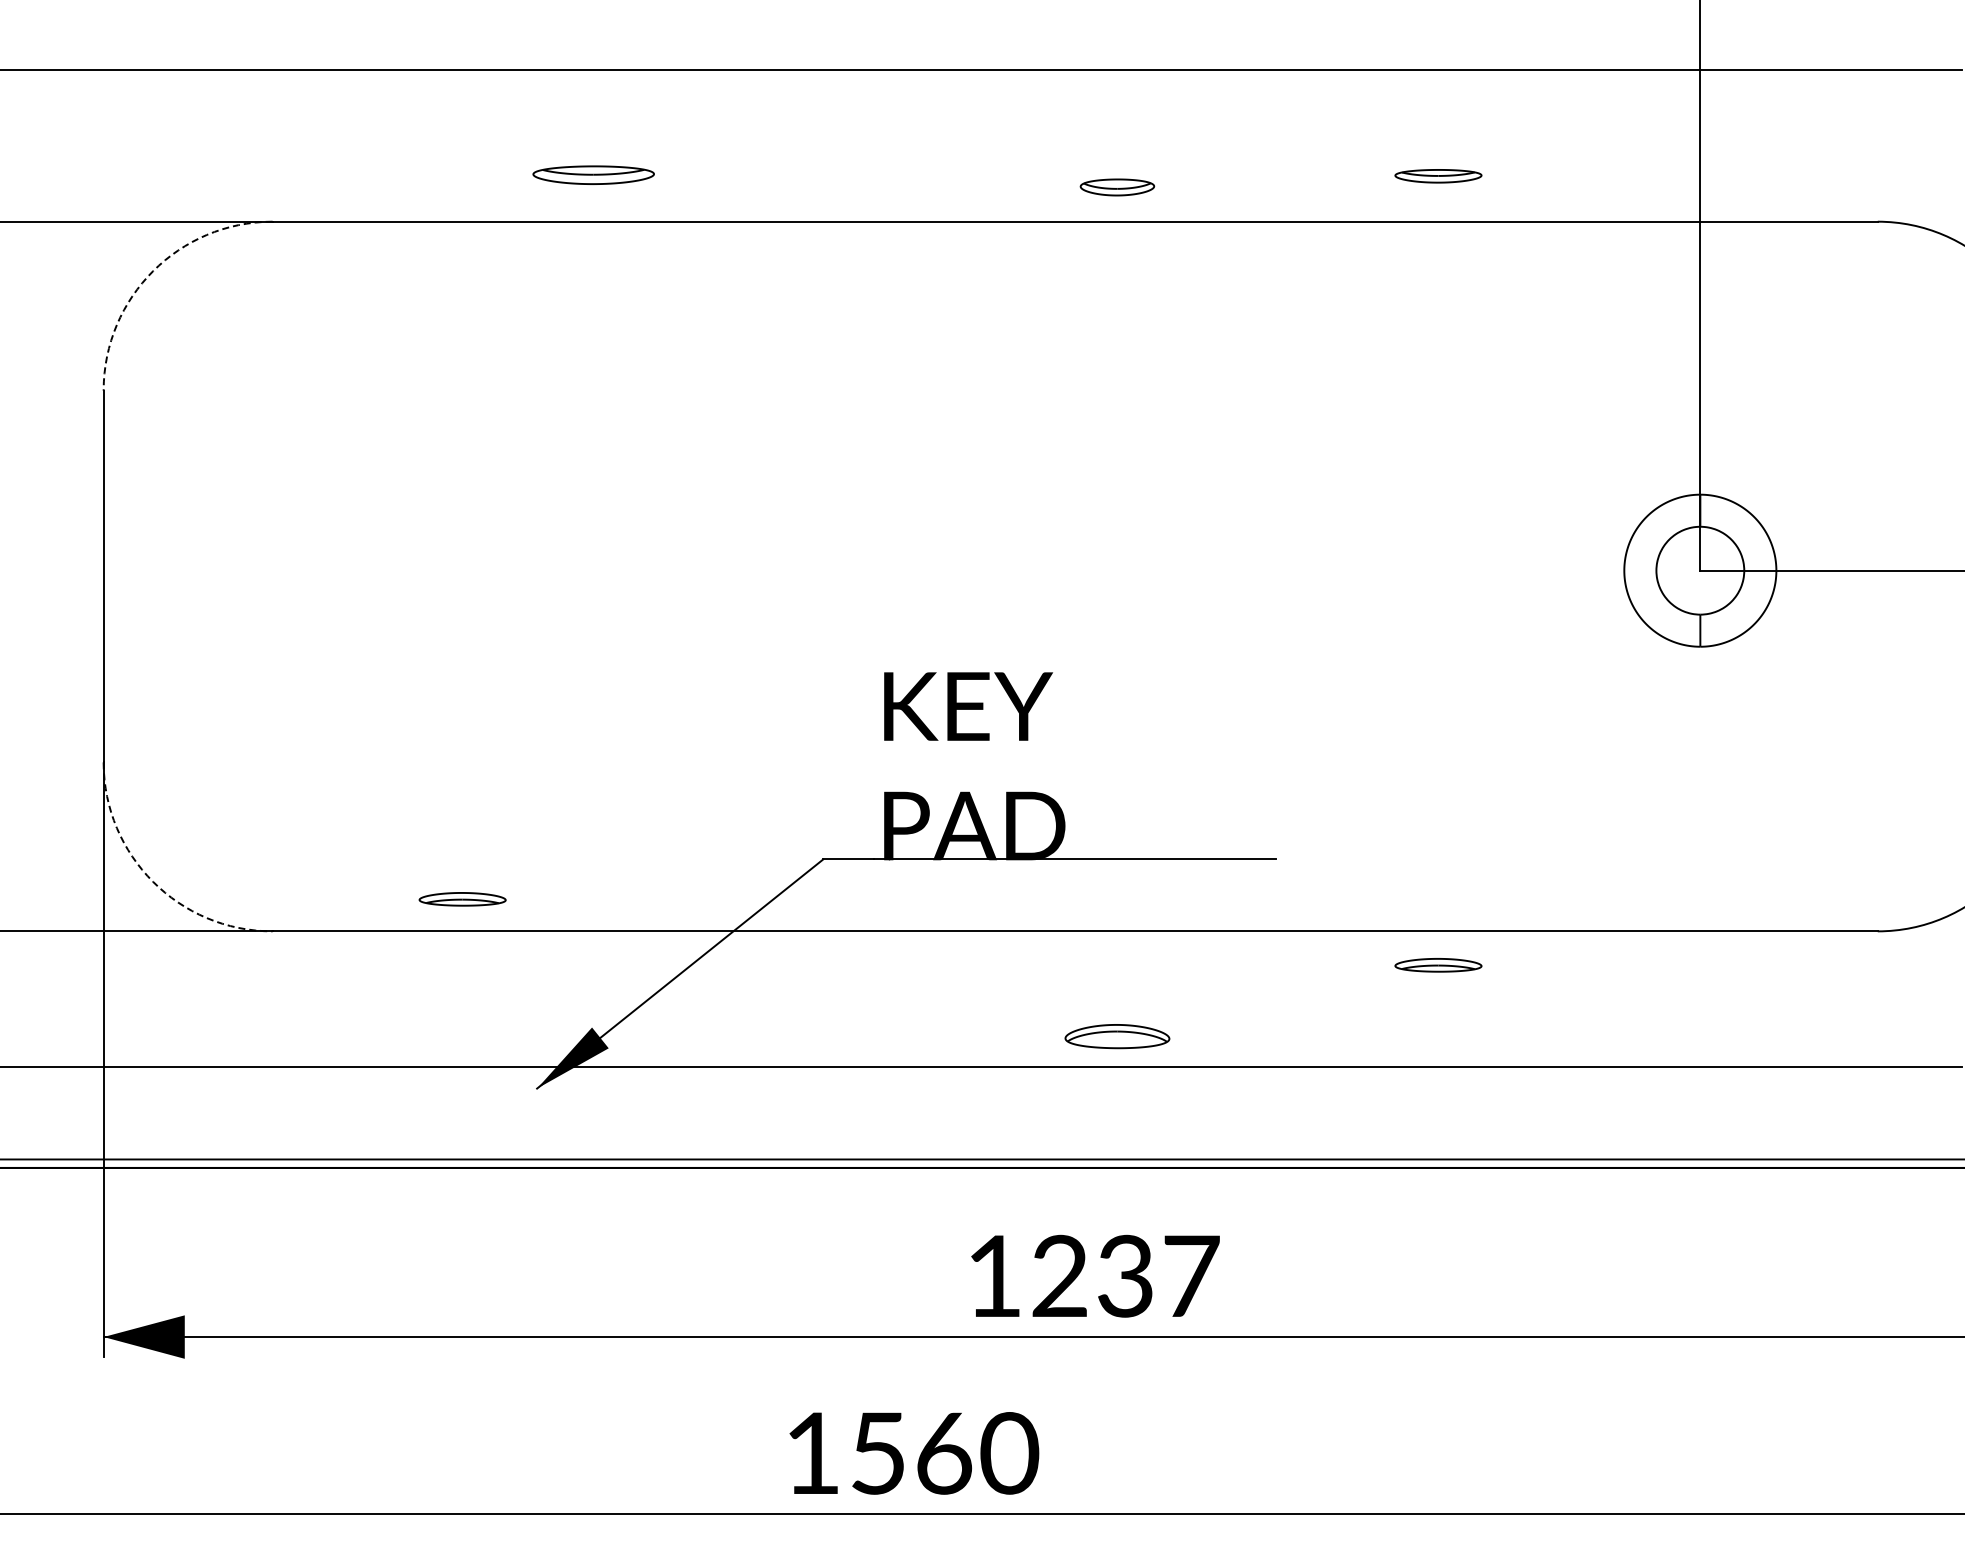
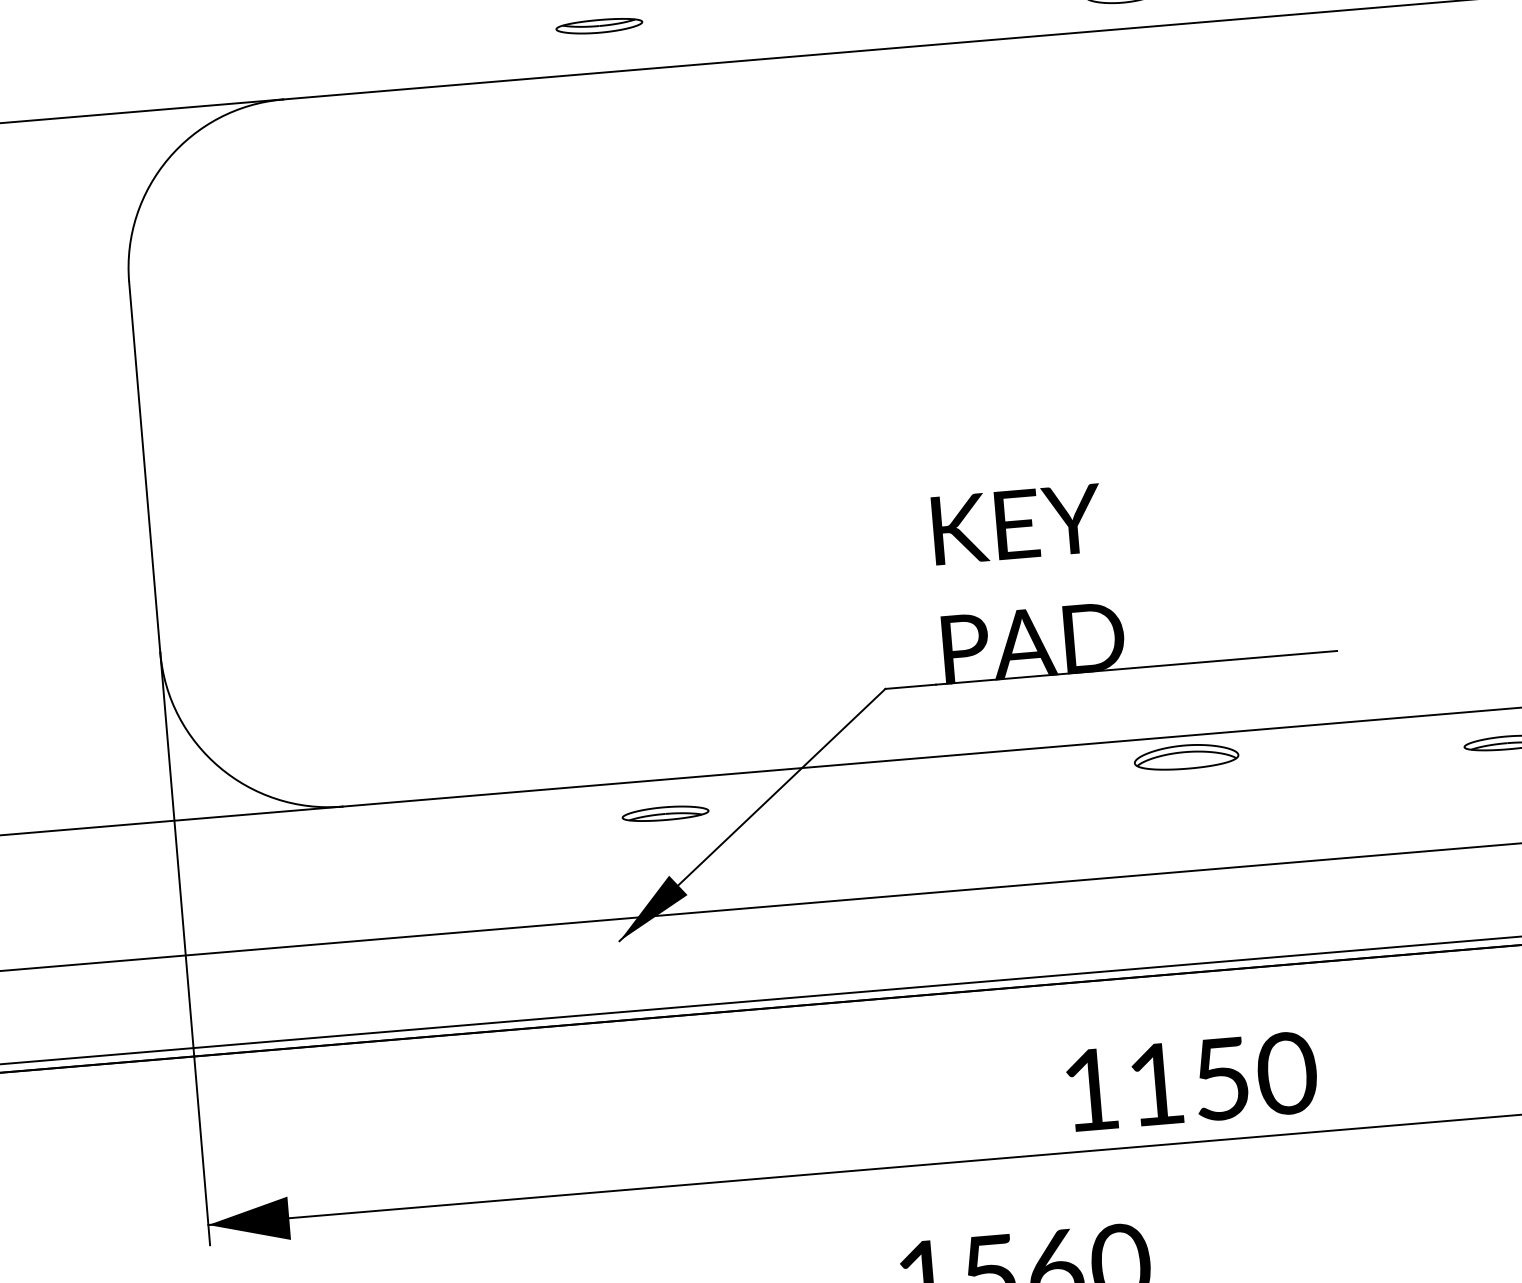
part: (593, 175) -> (599, 26), size x0.71
arc: (153, 271) -> (168, 159), dashed -> solid
arc: (153, 881) -> (219, 766), dashed -> solid
part: (462, 899) -> (665, 813), moved
part: (1117, 1036) -> (1186, 757), moved
text: (1126, 1275) -> (1222, 1078), 1237 -> 1150

